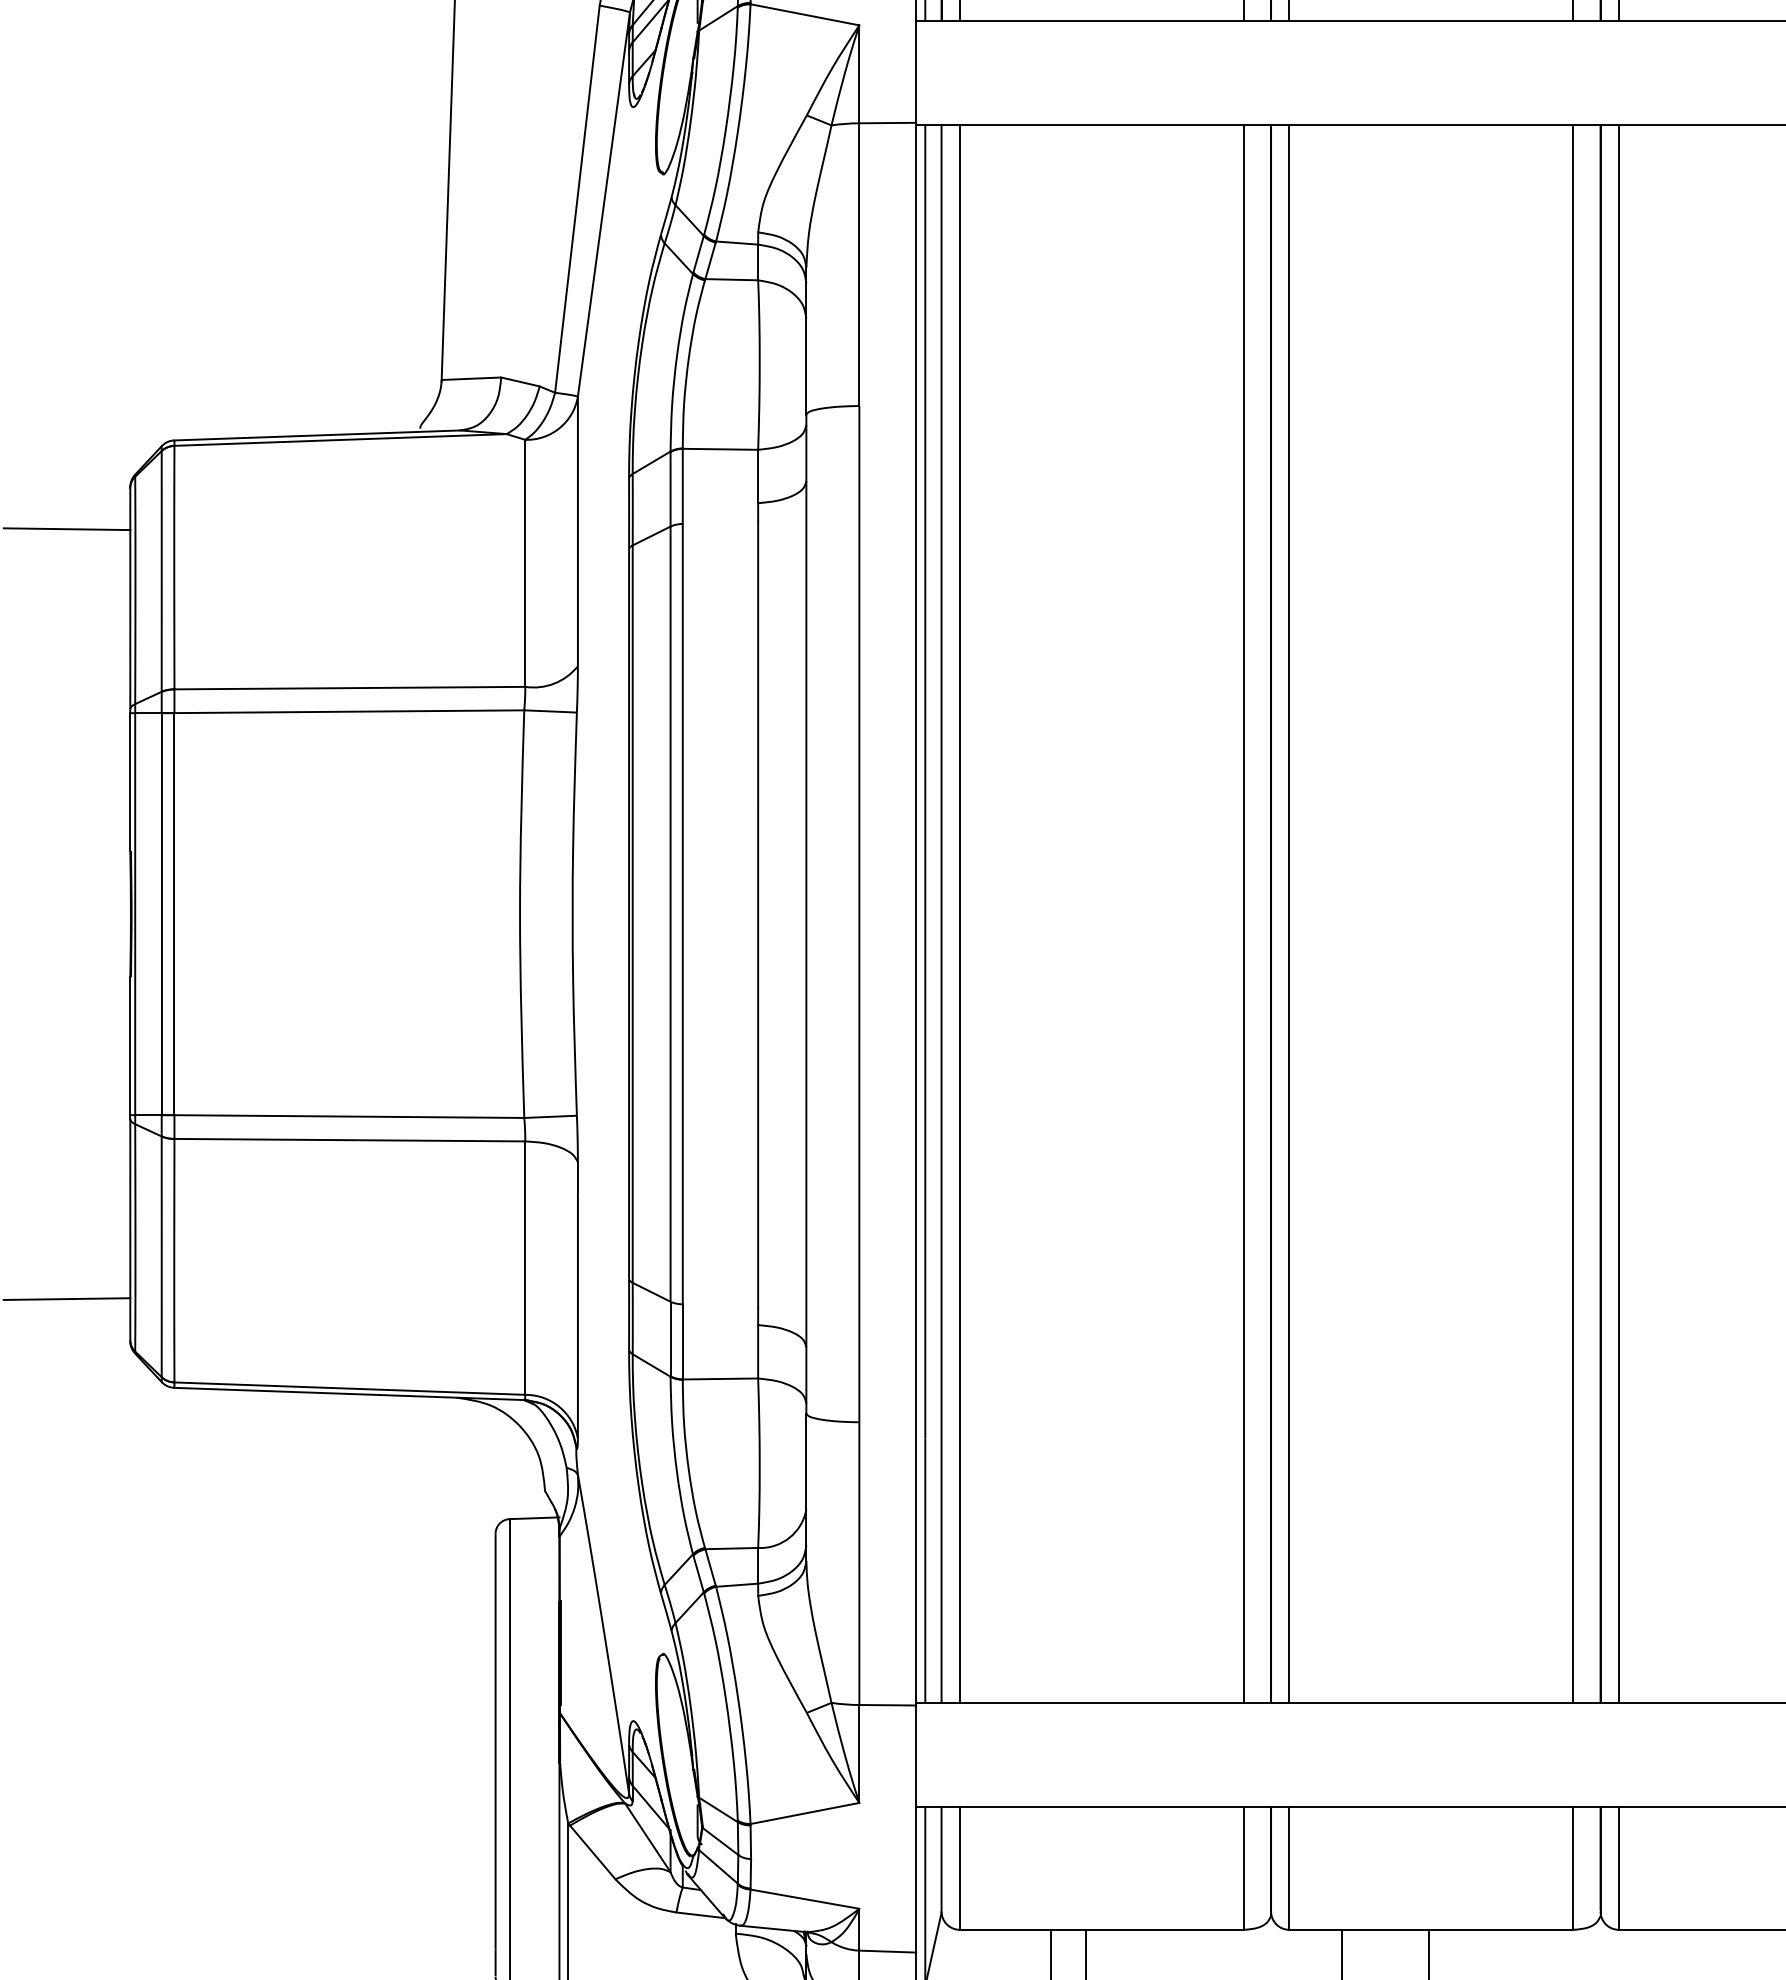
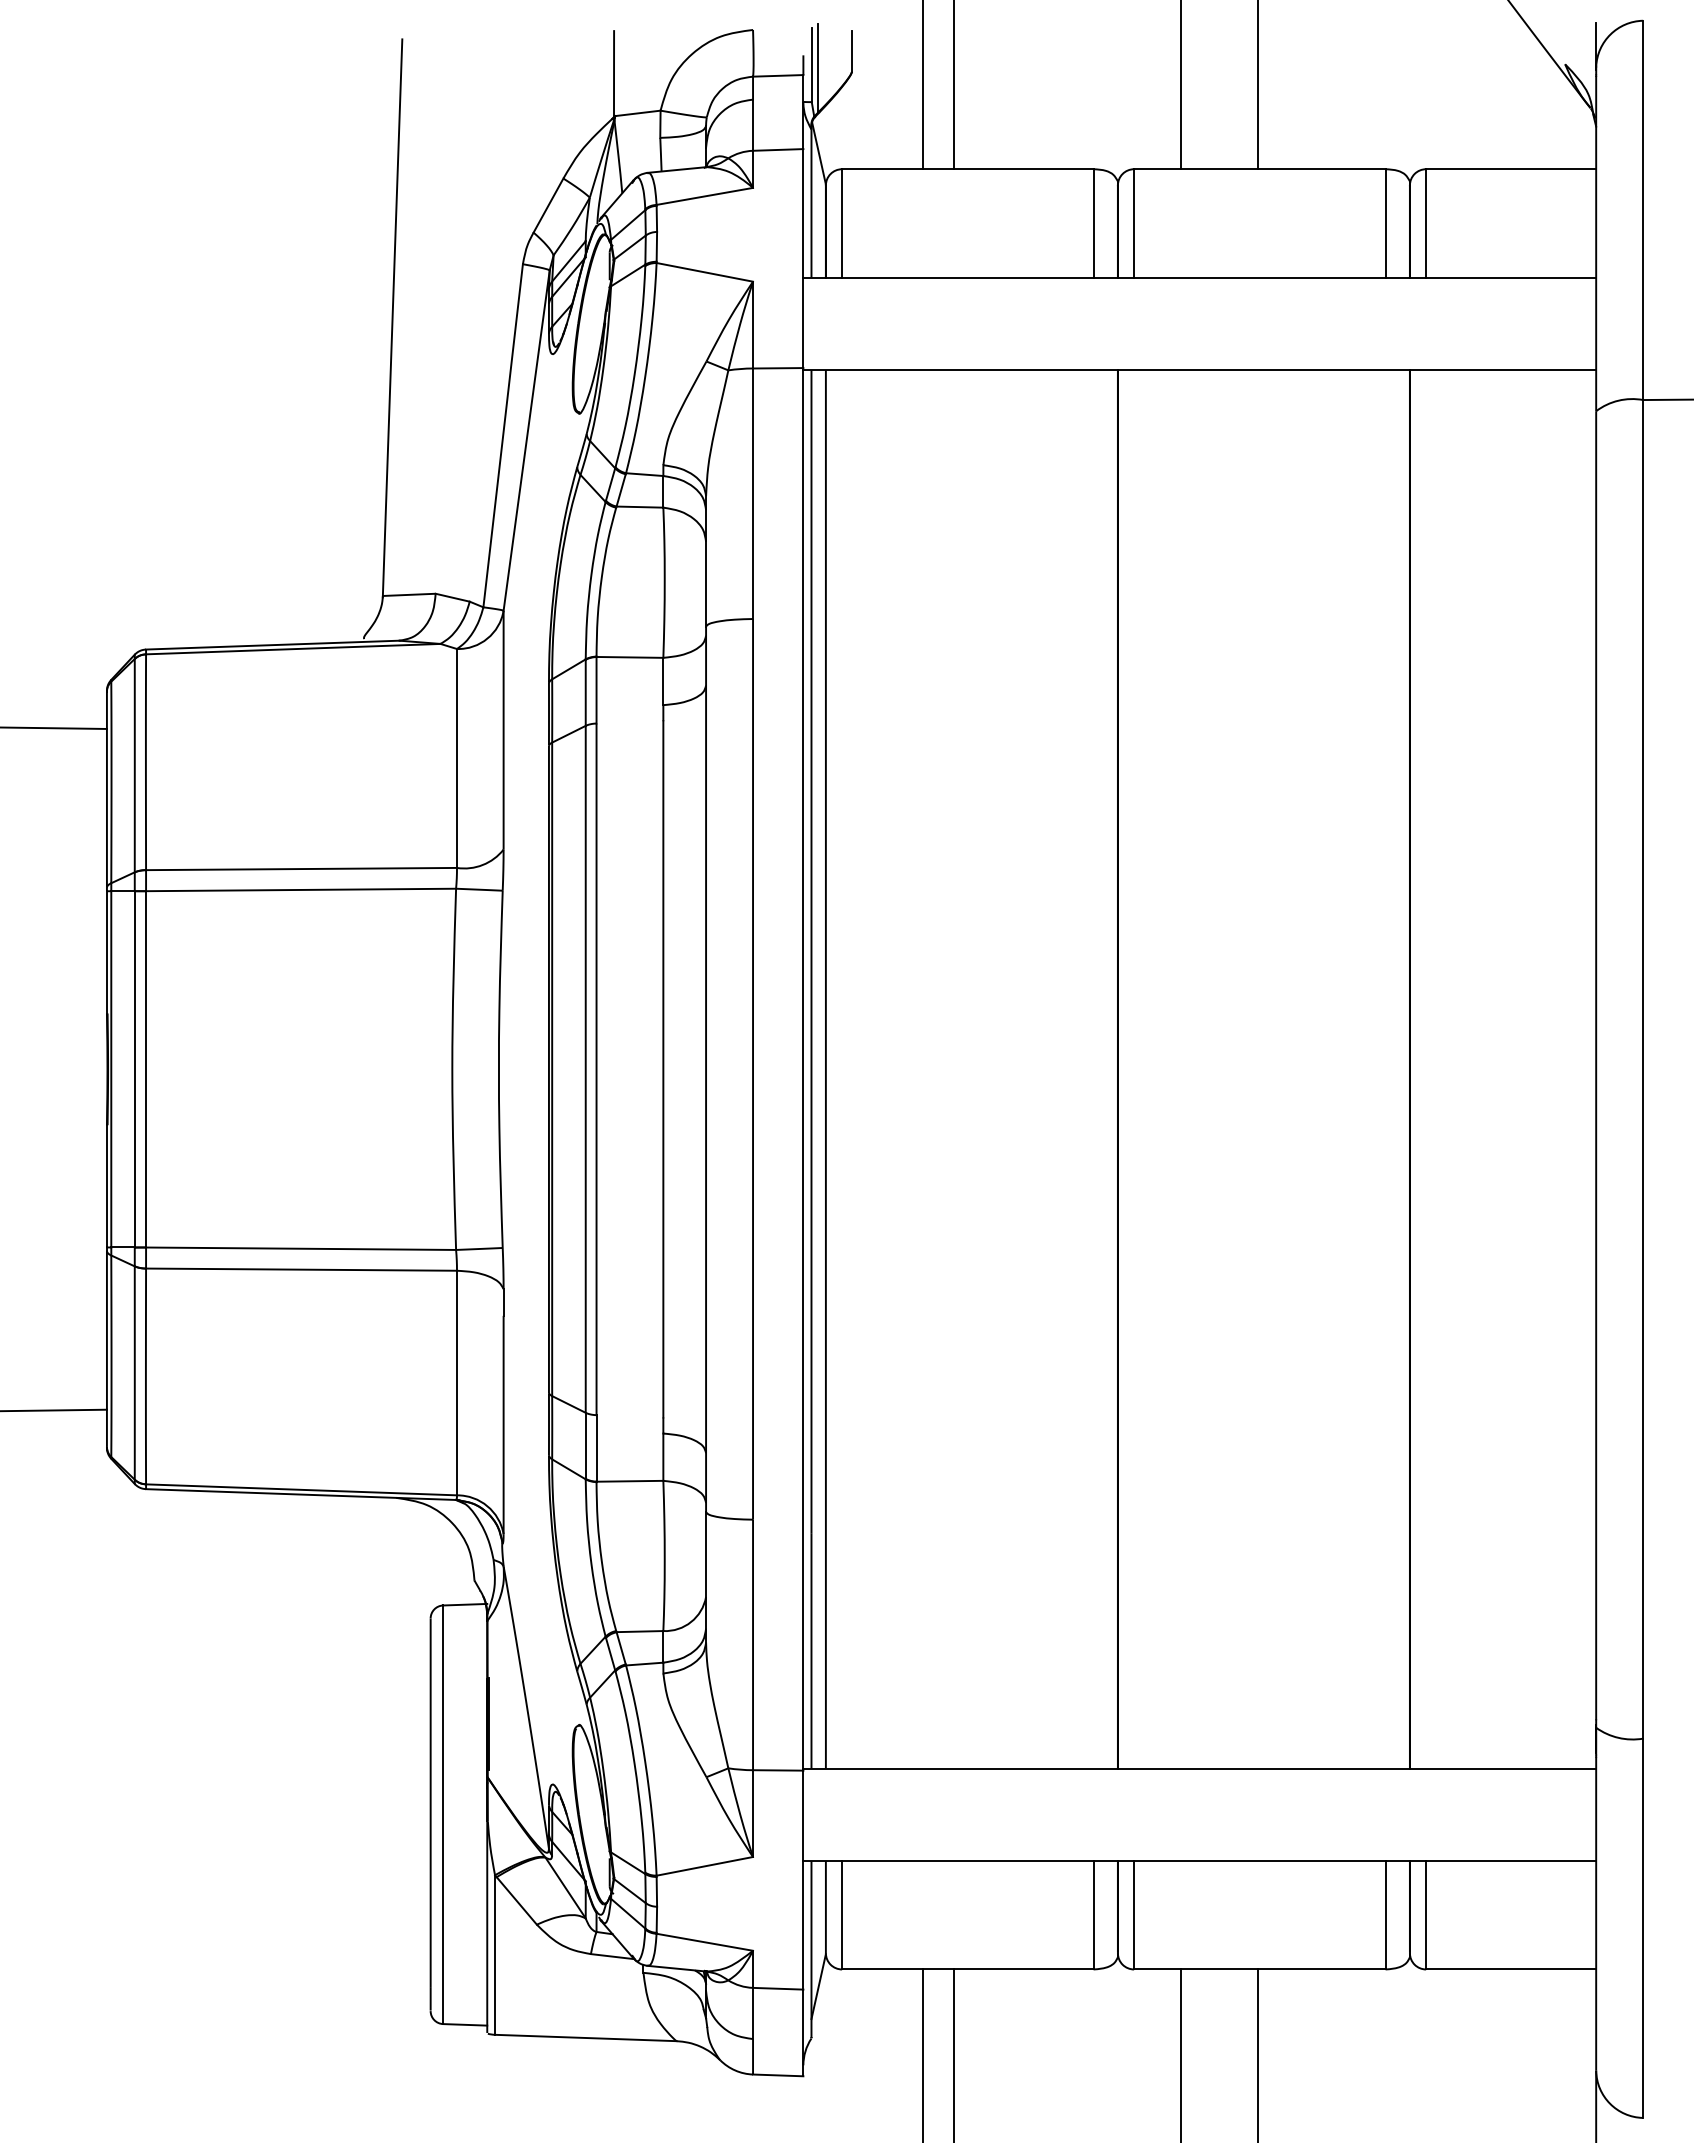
line: (960, 914) -> (842, 1069), removed
line: (1243, 914) -> (1093, 1069), removed
line: (1289, 914) -> (1134, 1069), removed
line: (1573, 914) -> (1385, 1069), removed
line: (1619, 914) -> (1426, 1069), removed

